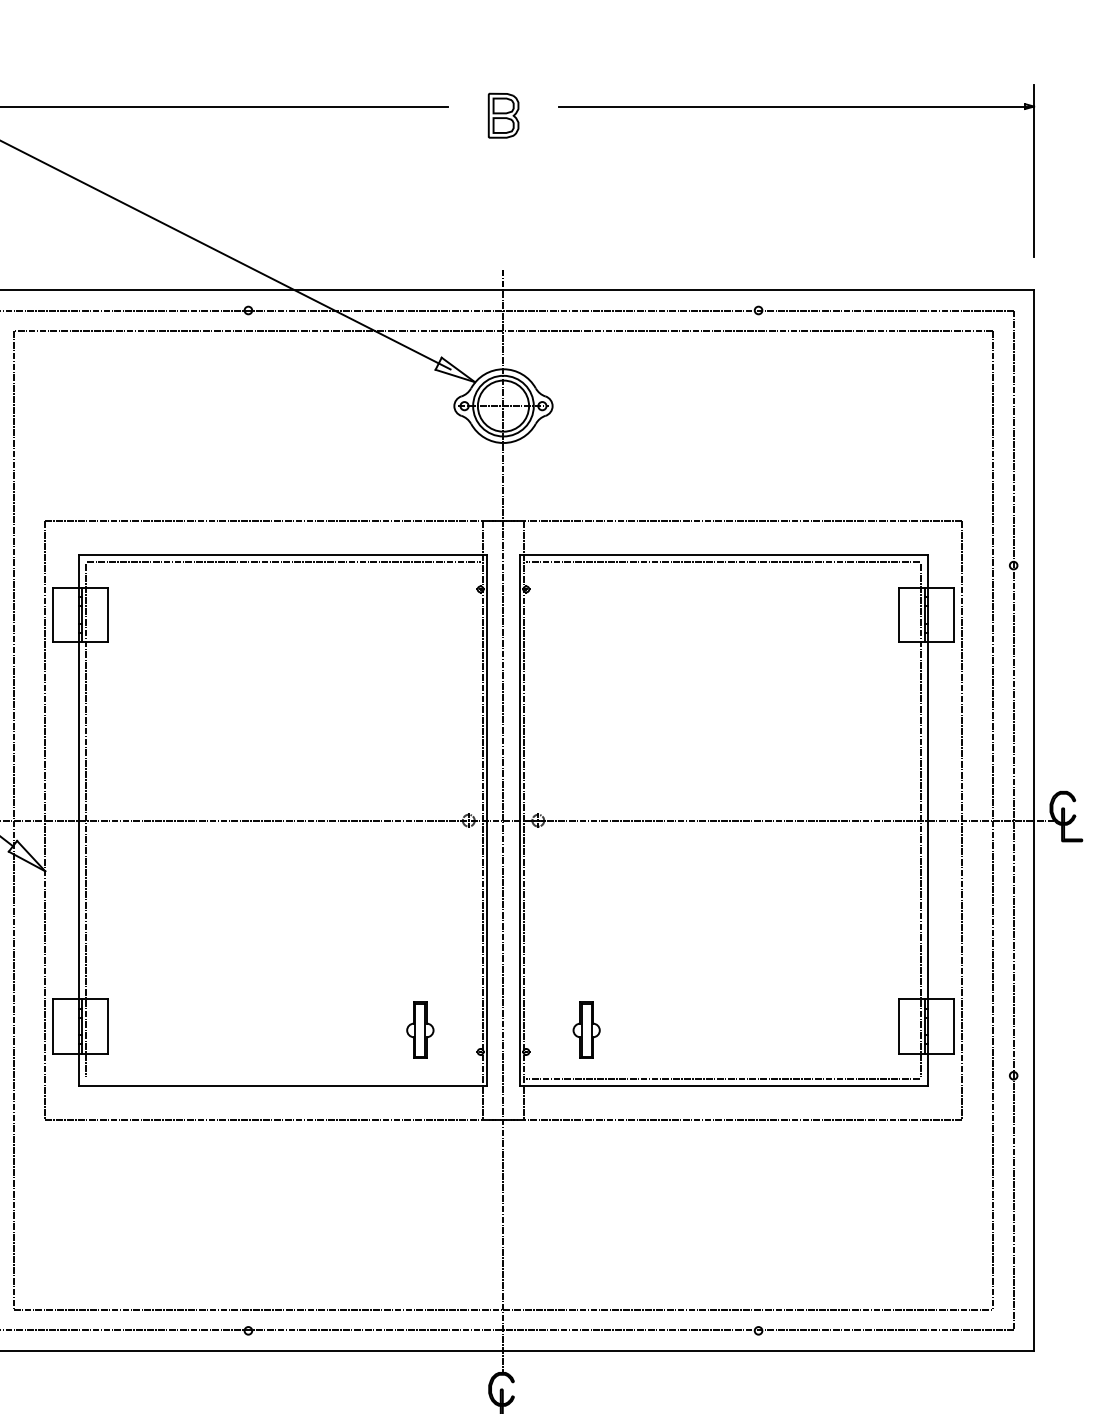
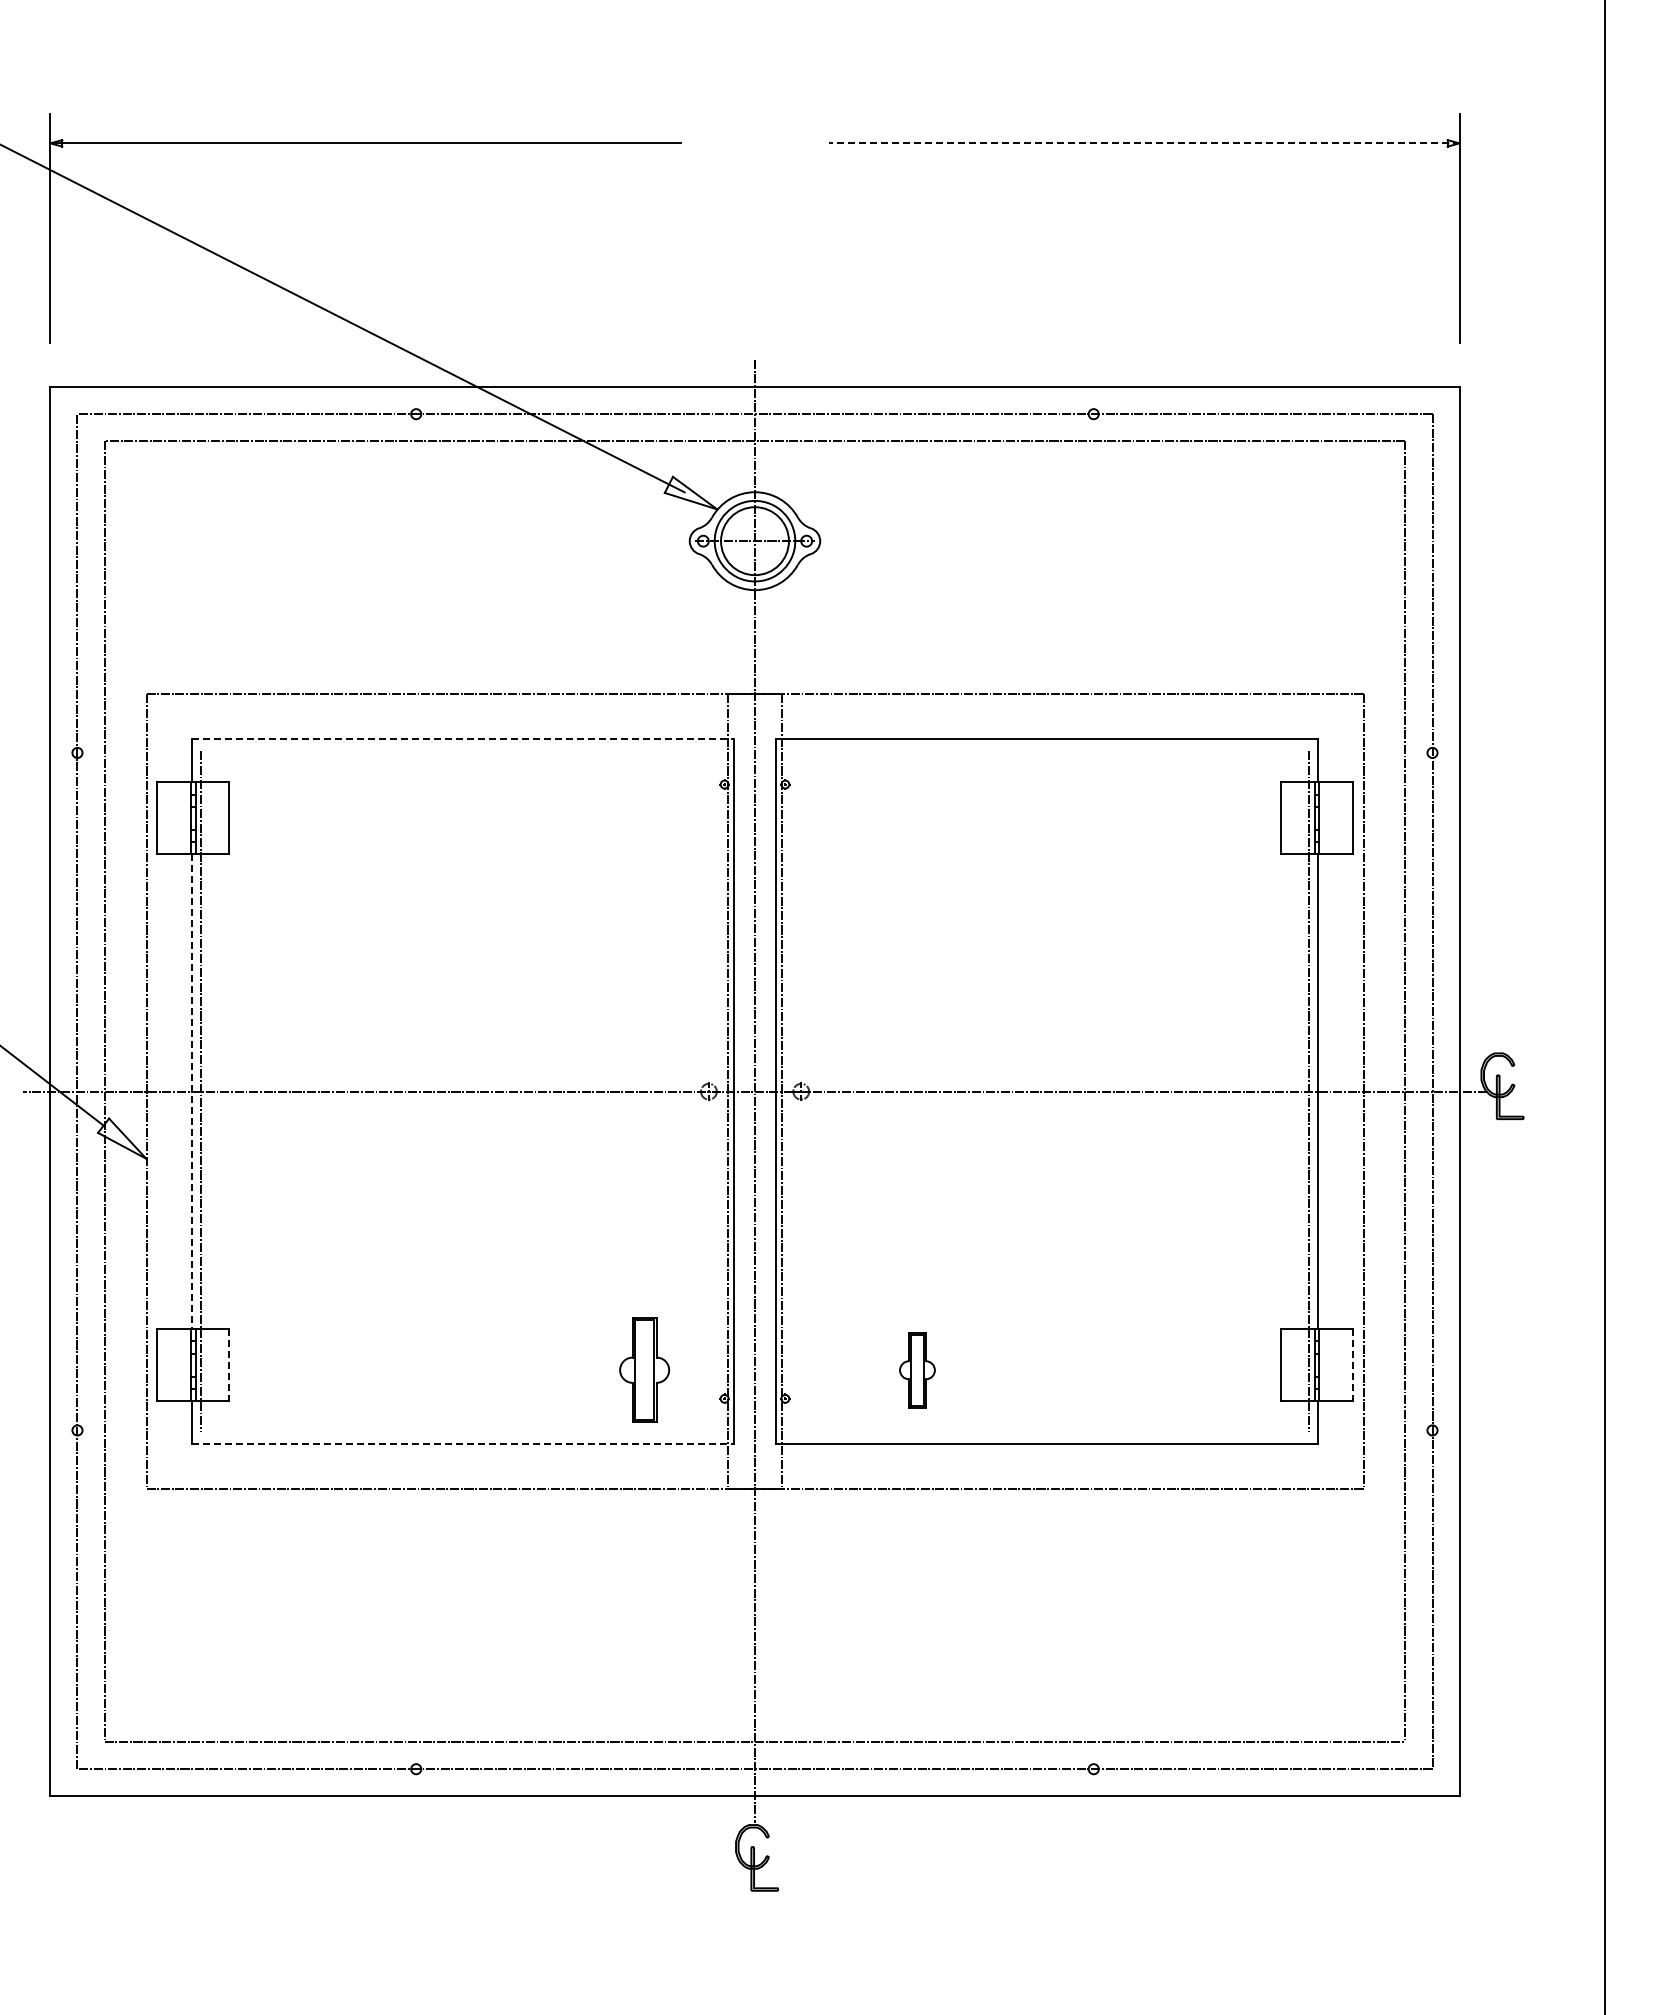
line: (796, 106) -> (1143, 143), solid -> dashed
part: (503, 115) -> (754, 155), removed
line: (283, 555) -> (463, 739), solid -> dashed
line: (283, 562) -> (463, 748), removed
line: (722, 562) -> (1046, 748), removed
line: (79, 821) -> (191, 1092), solid -> dashed
line: (107, 1026) -> (229, 1365), solid -> dashed
line: (954, 1026) -> (1353, 1365), solid -> dashed
part: (420, 1030) -> (644, 1370), size x1.4
part: (586, 1030) -> (917, 1370), moved
line: (722, 1078) -> (1046, 1434), removed
line: (283, 1086) -> (463, 1444), solid -> dashed

